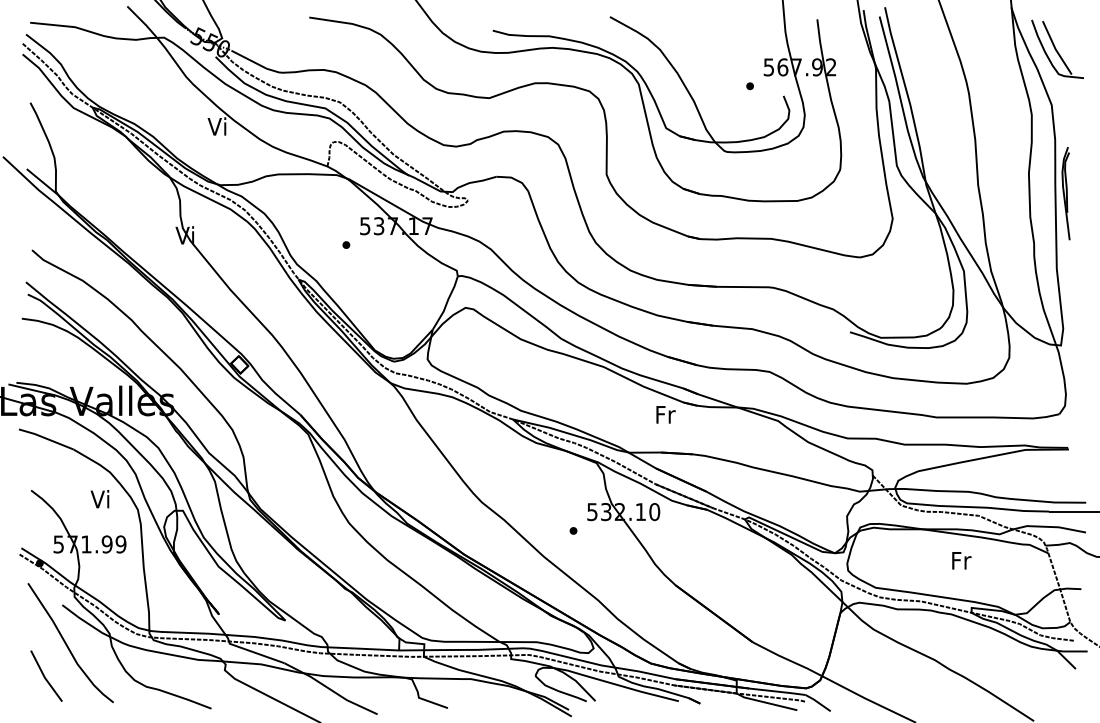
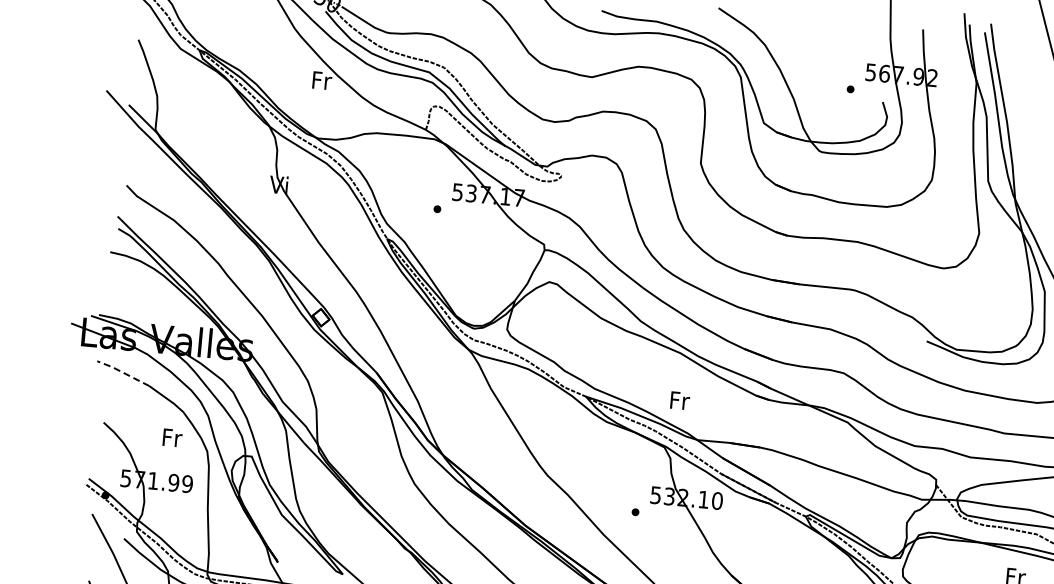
text: (217, 126) -> (321, 80), Vi -> Fr
text: (665, 414) -> (679, 400), moved
line: (45, 438) -> (122, 372), solid -> dashed
text: (100, 499) -> (171, 437), Vi -> Fr

